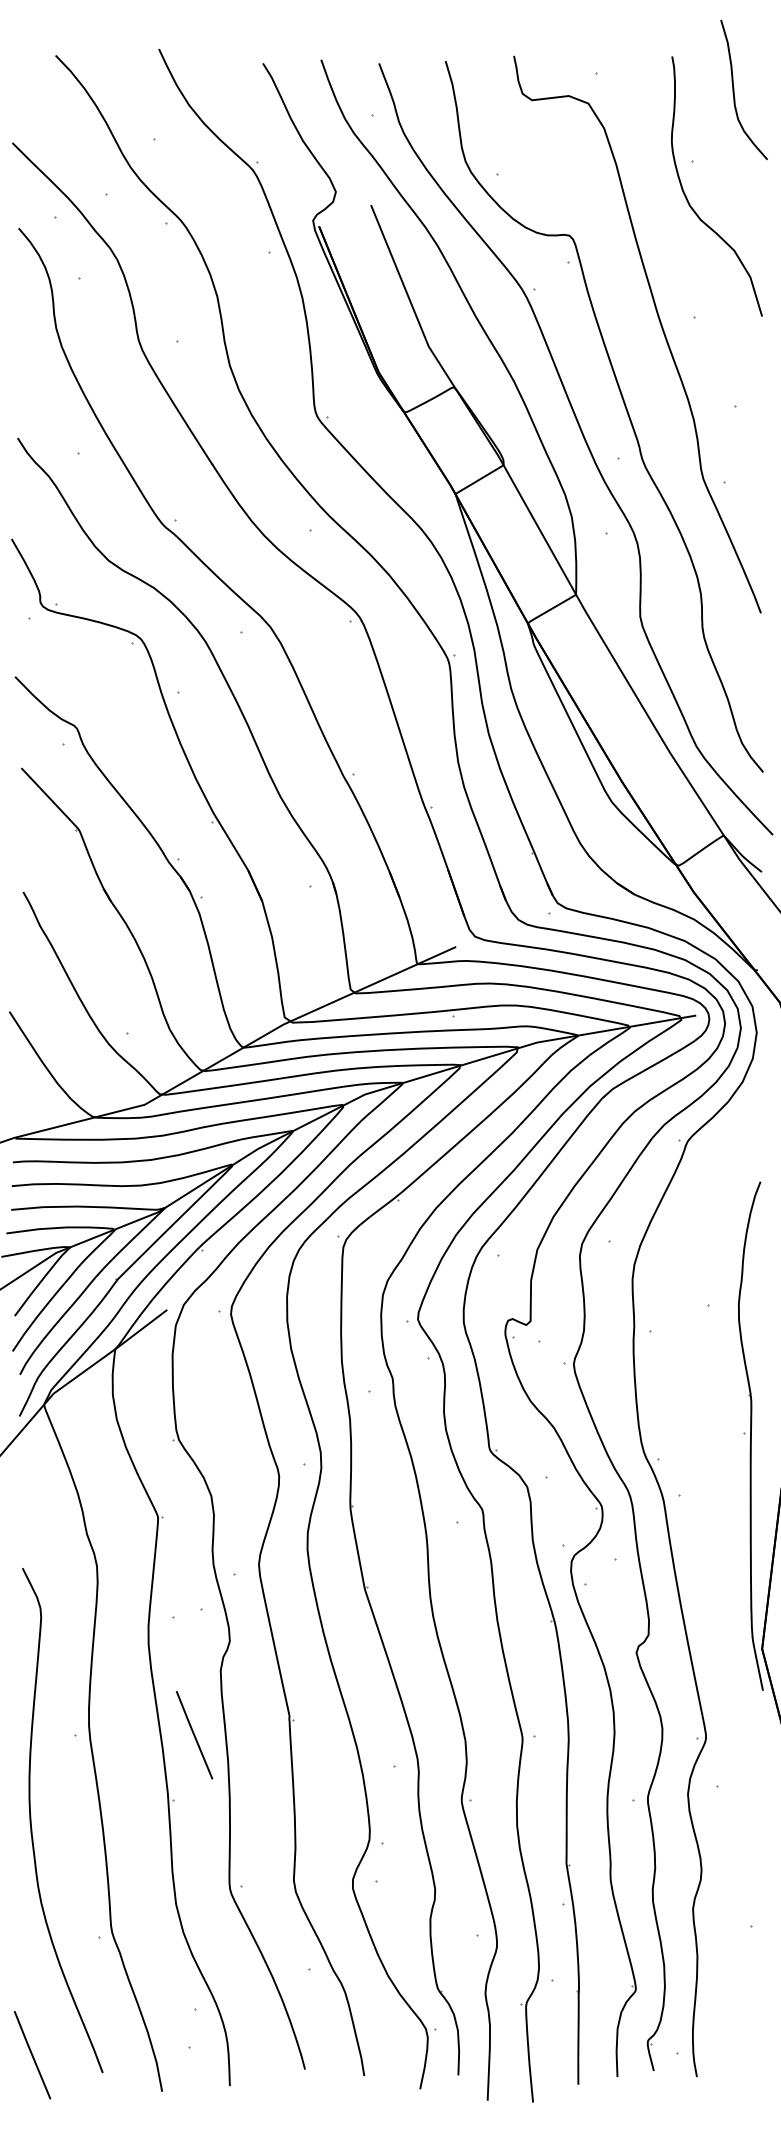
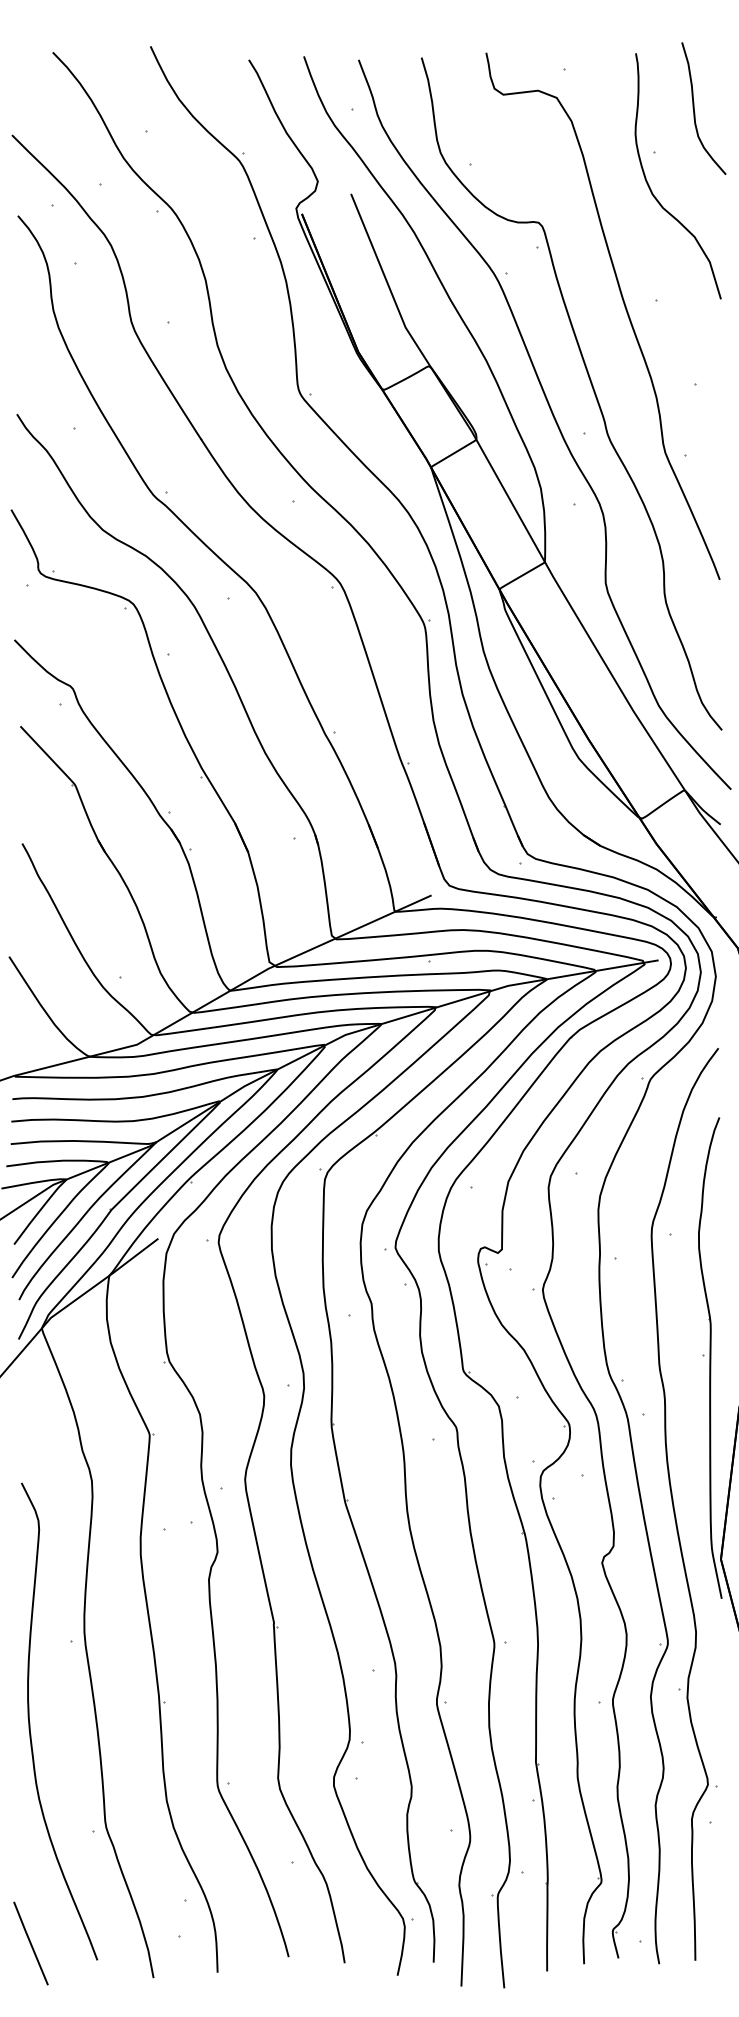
curve: (734, 89) -> (694, 108), moved
part: (712, 1590) -> (674, 1504), added
line: (194, 1735) -> (184, 1641), removed

